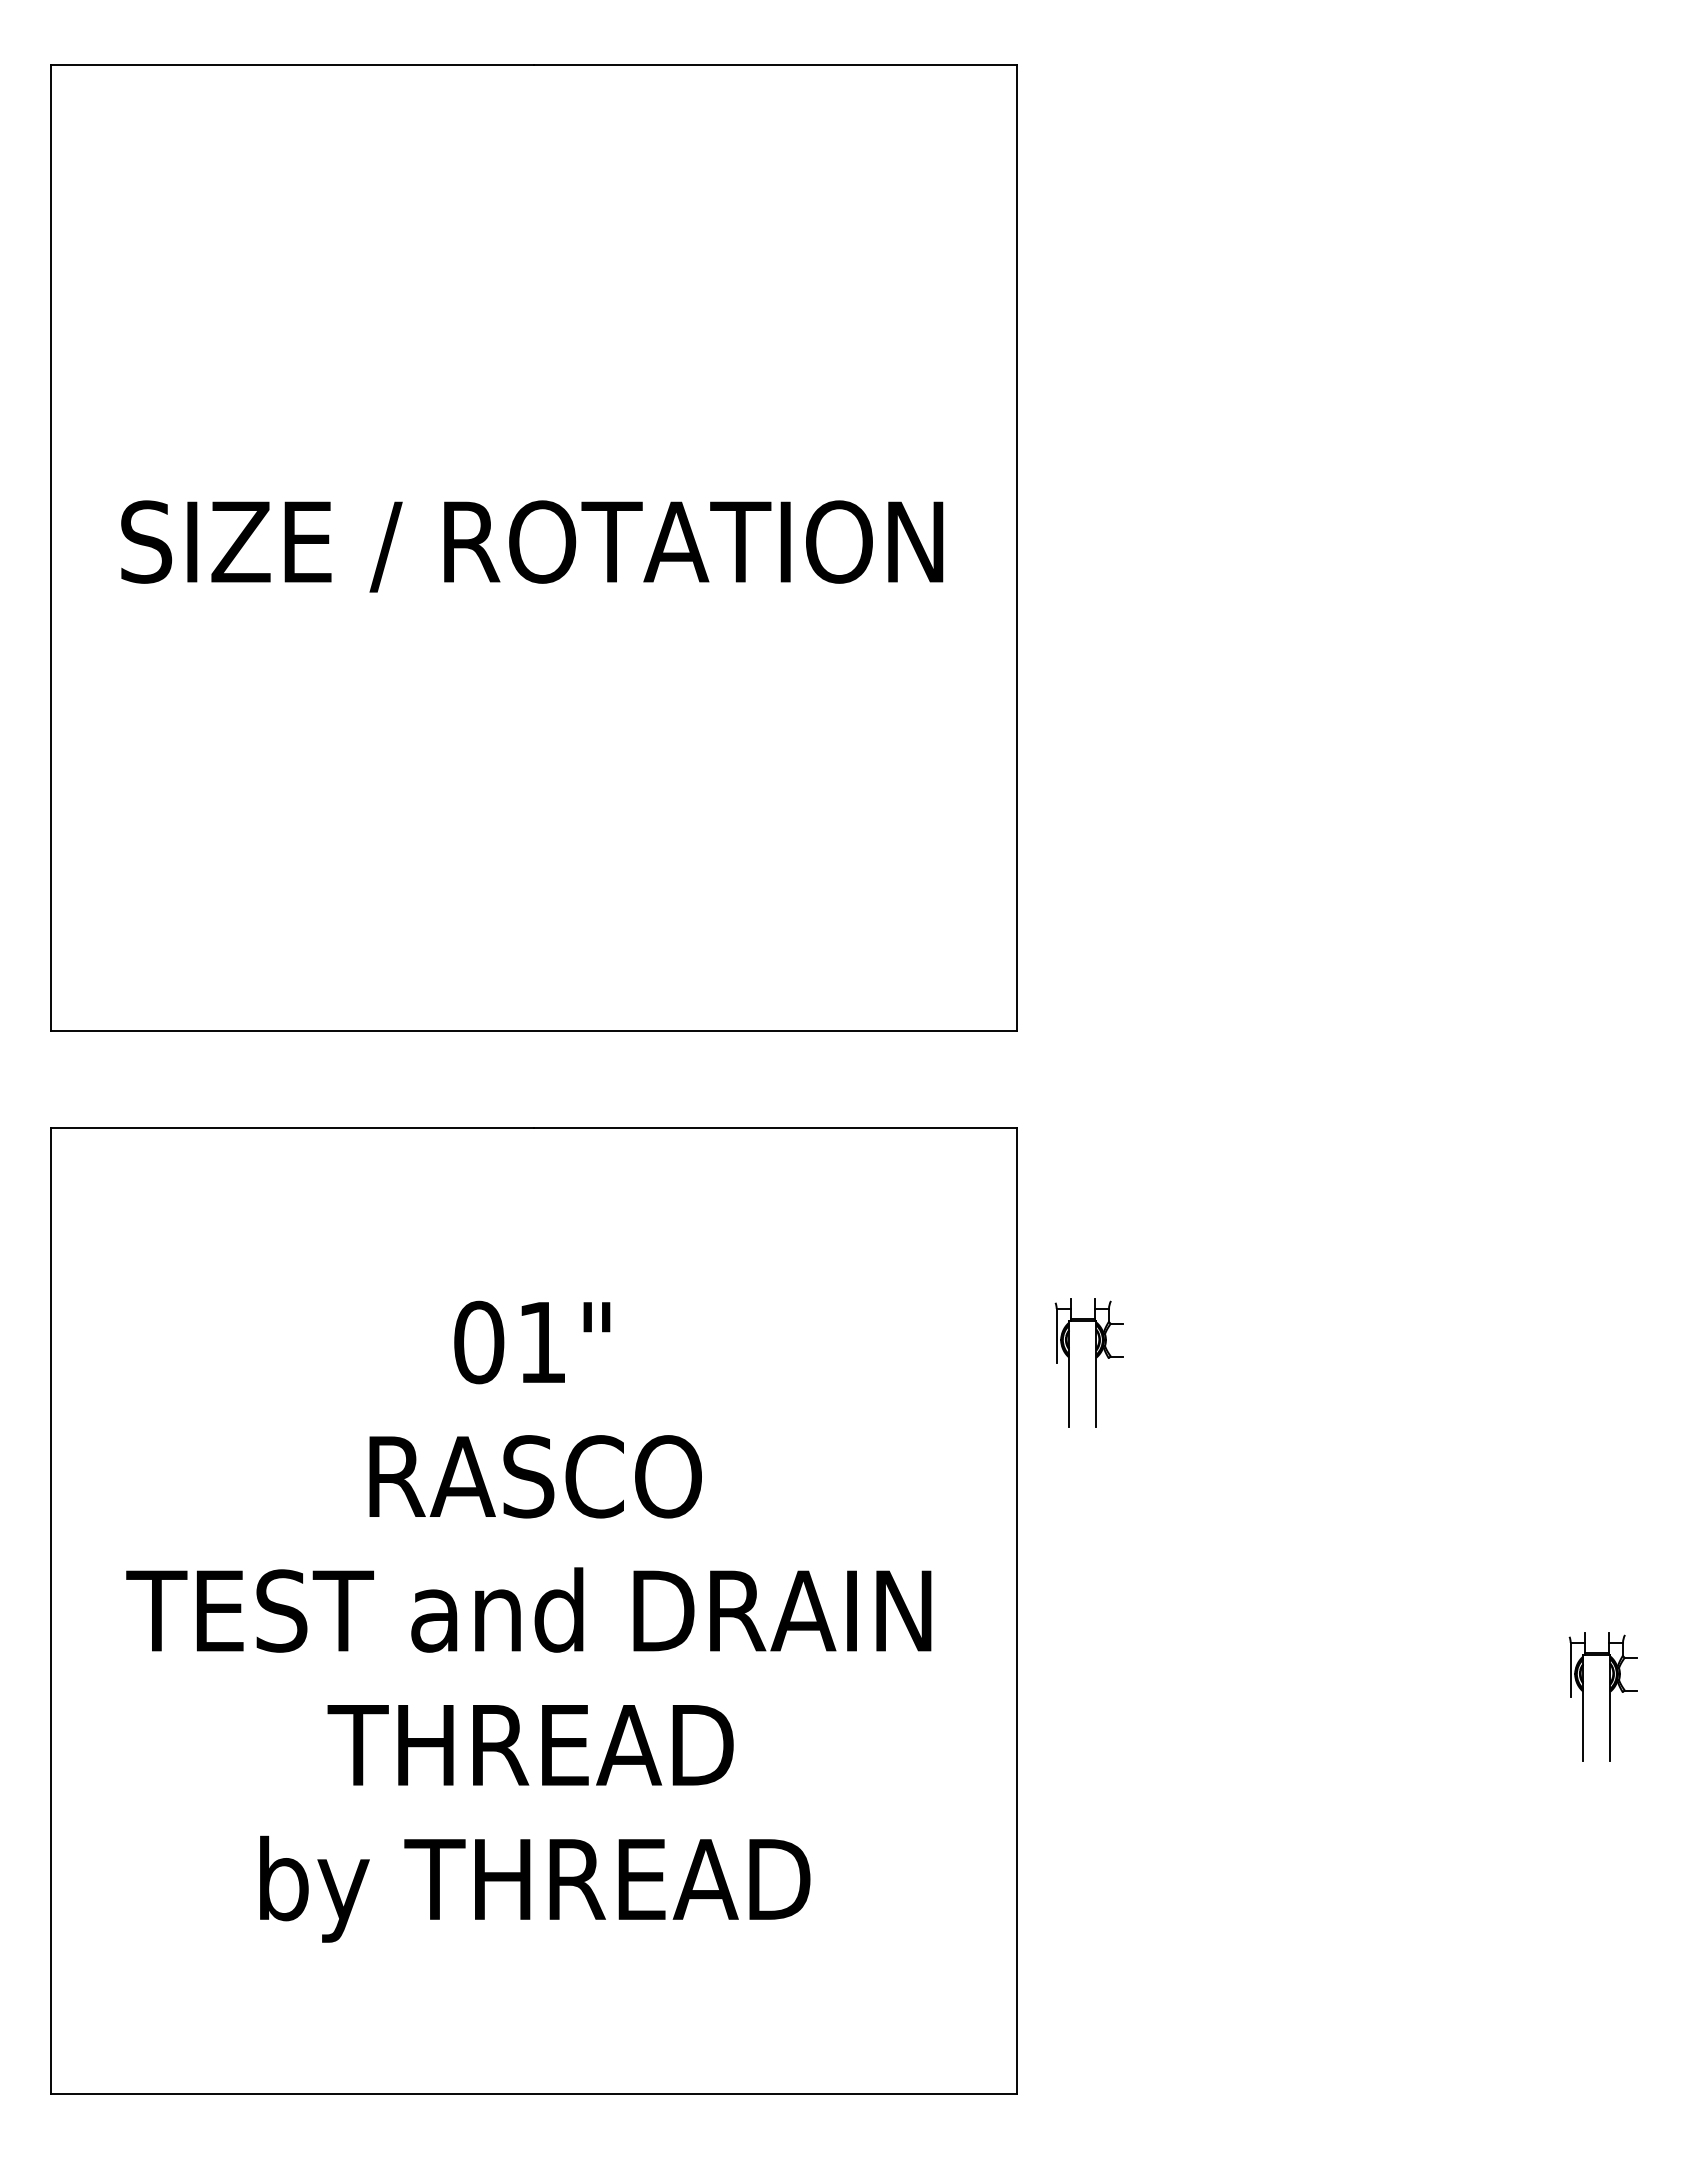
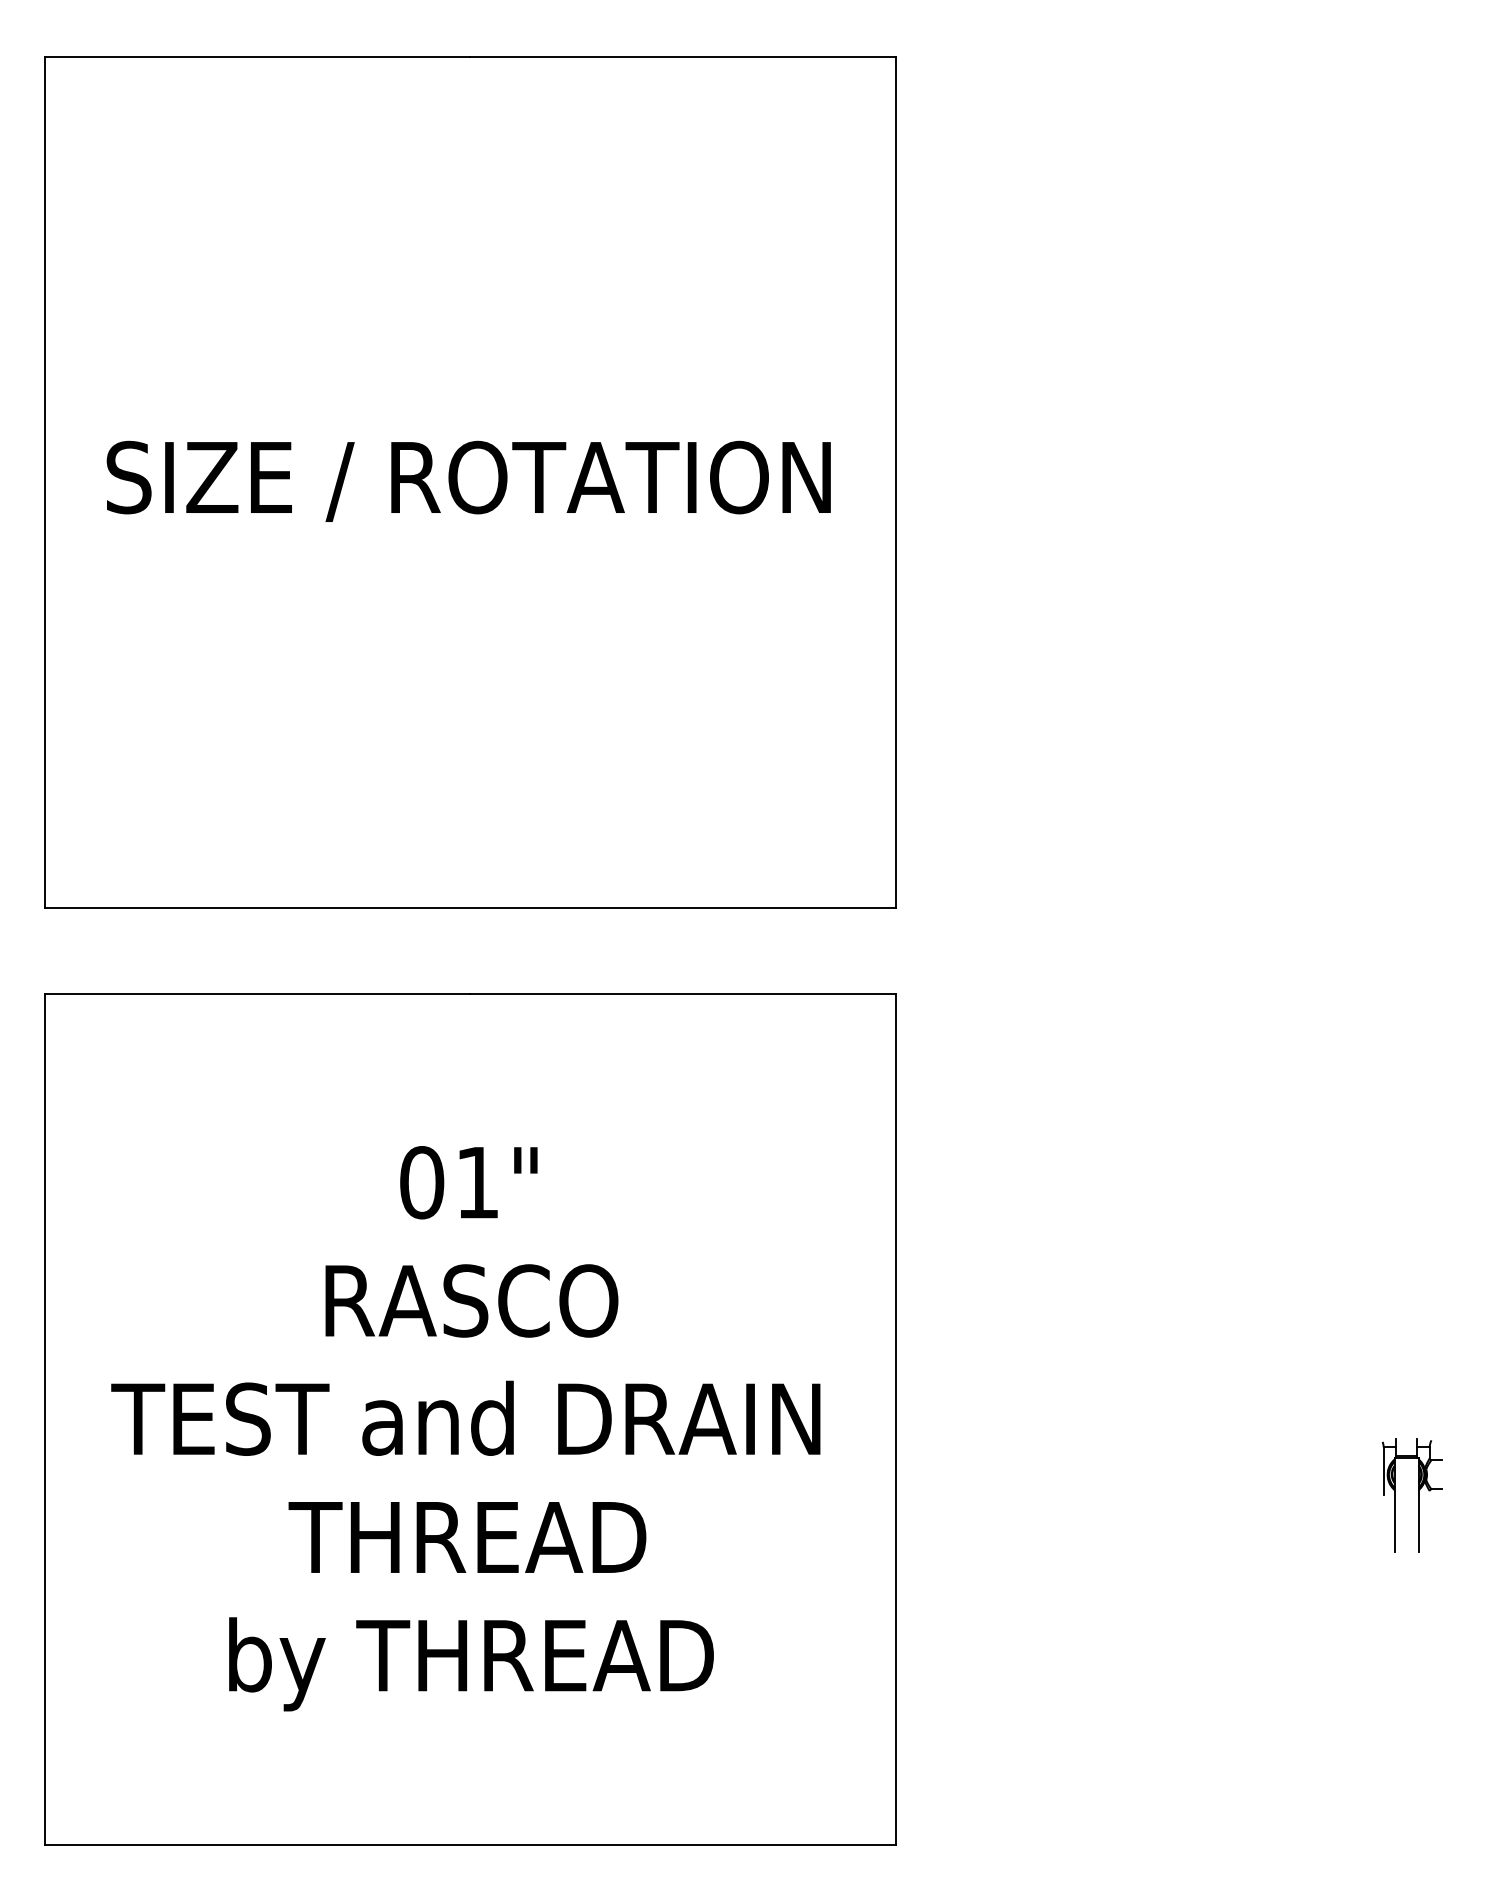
part: (1095, 1362) -> (965, 1200), removed

